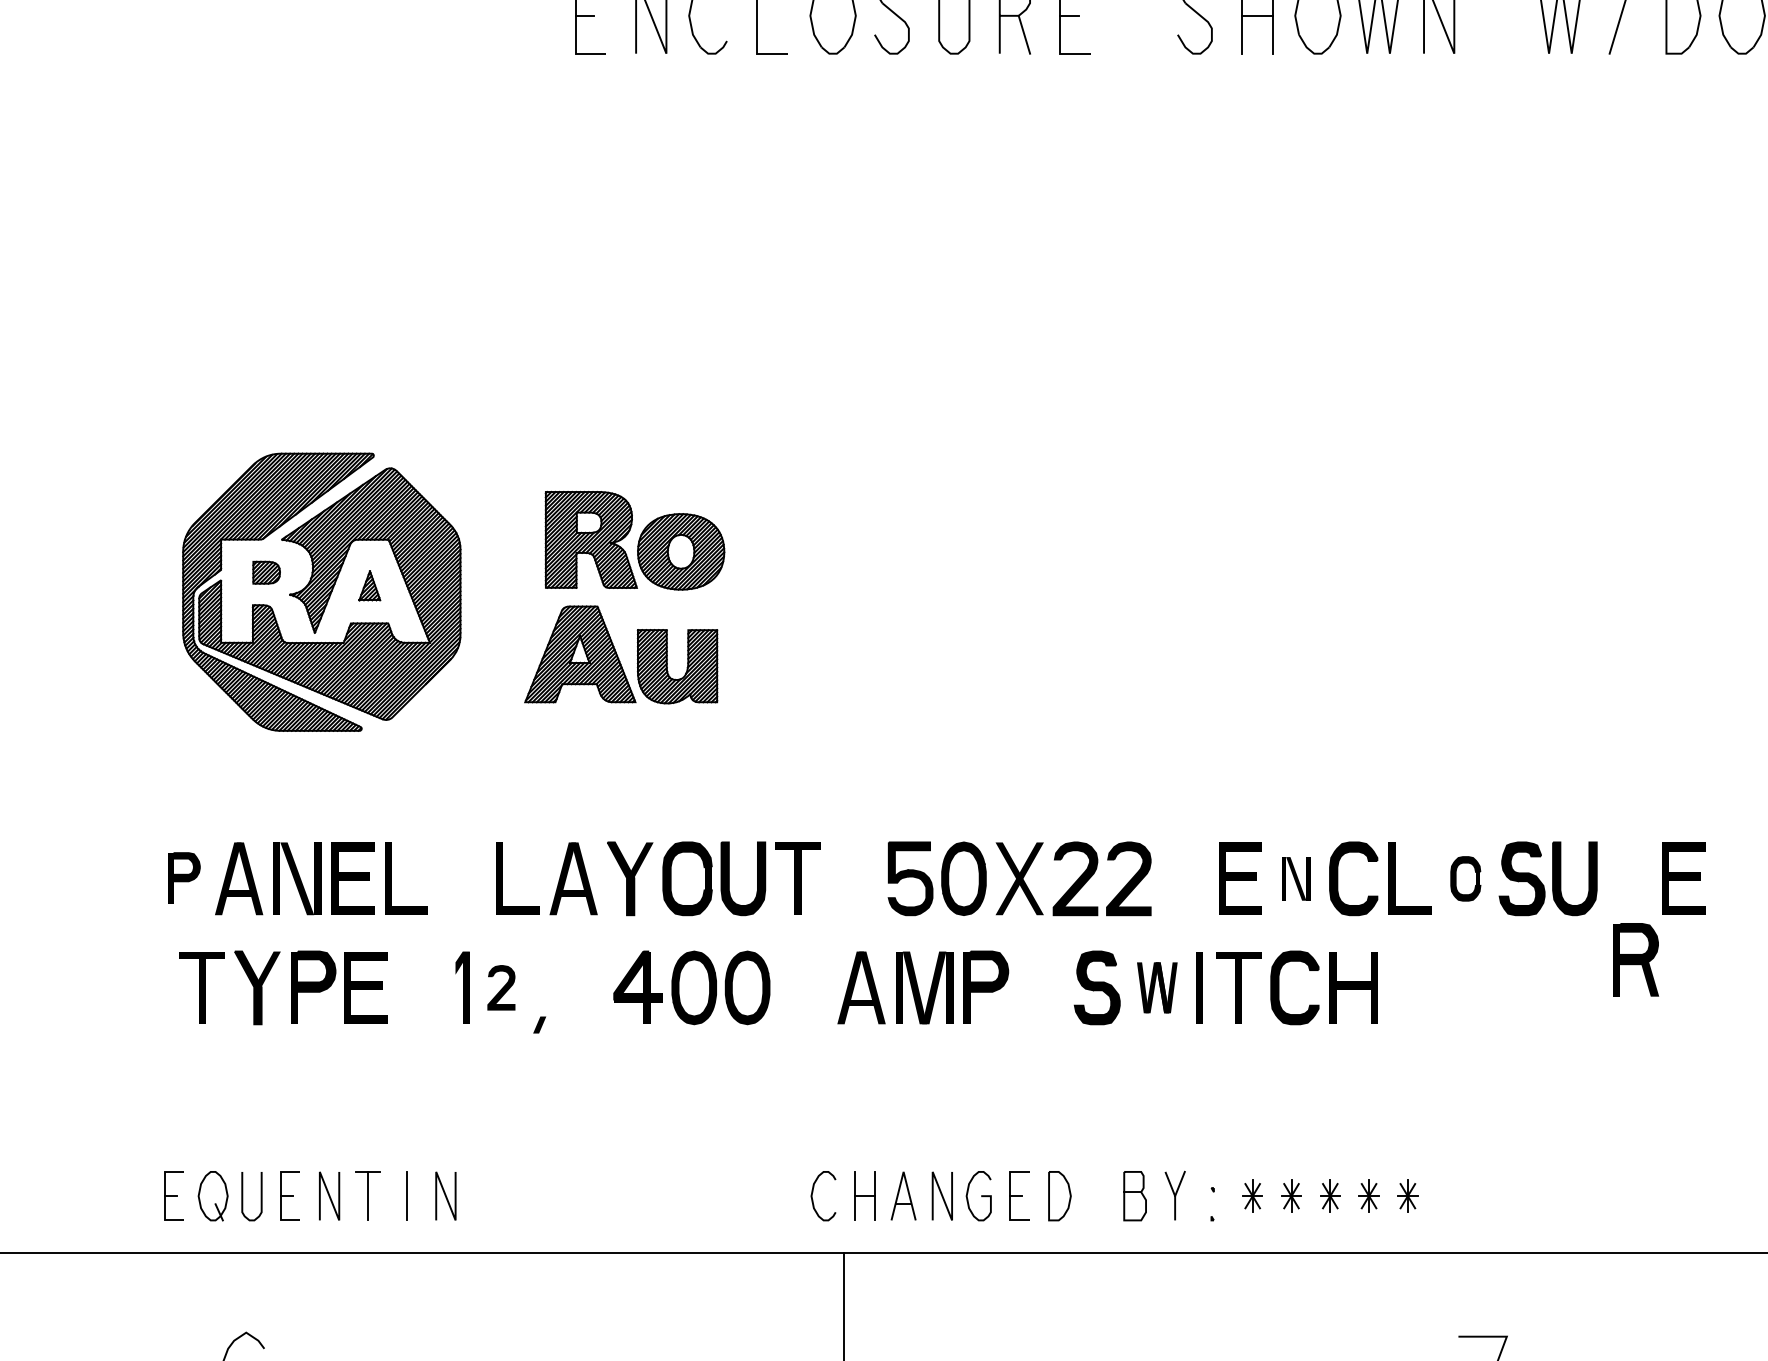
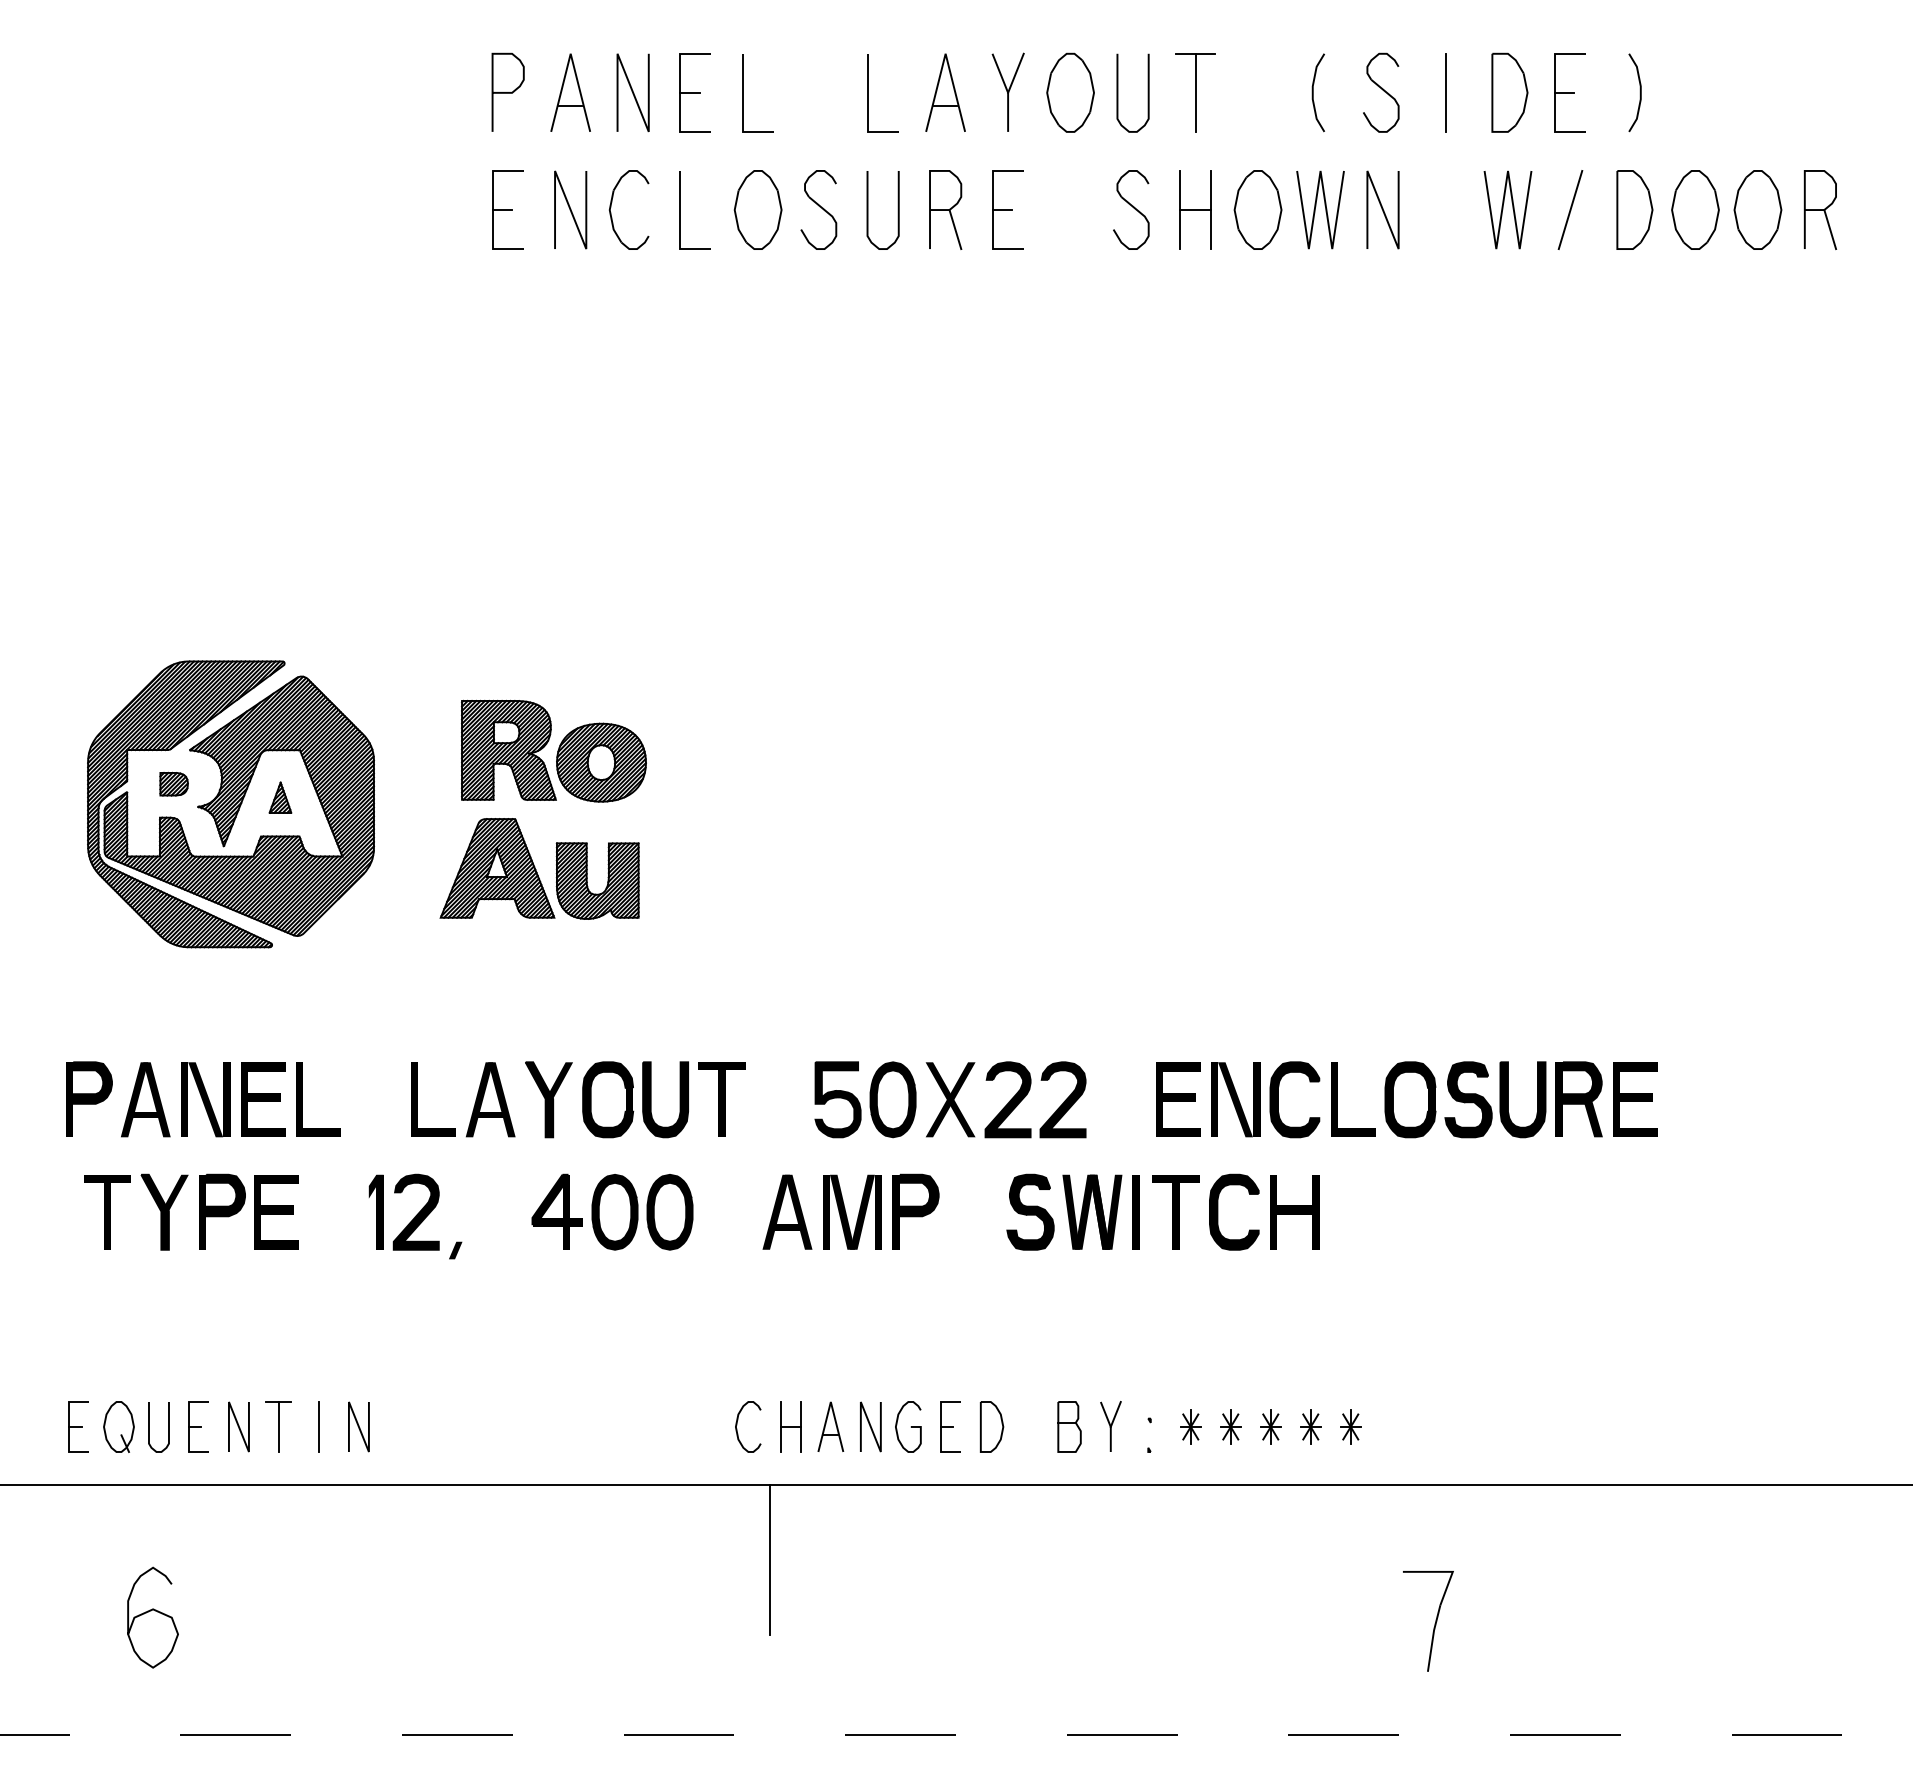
part: (184, 877) -> (89, 1098), size x1.43
part: (1296, 878) -> (1235, 1099), size x1.67
part: (1465, 878) -> (1410, 1099), size x1.67
part: (1635, 960) -> (1578, 1099), moved
part: (500, 987) -> (415, 1211), size x1.67
part: (1157, 987) -> (1092, 1211), size x1.43

